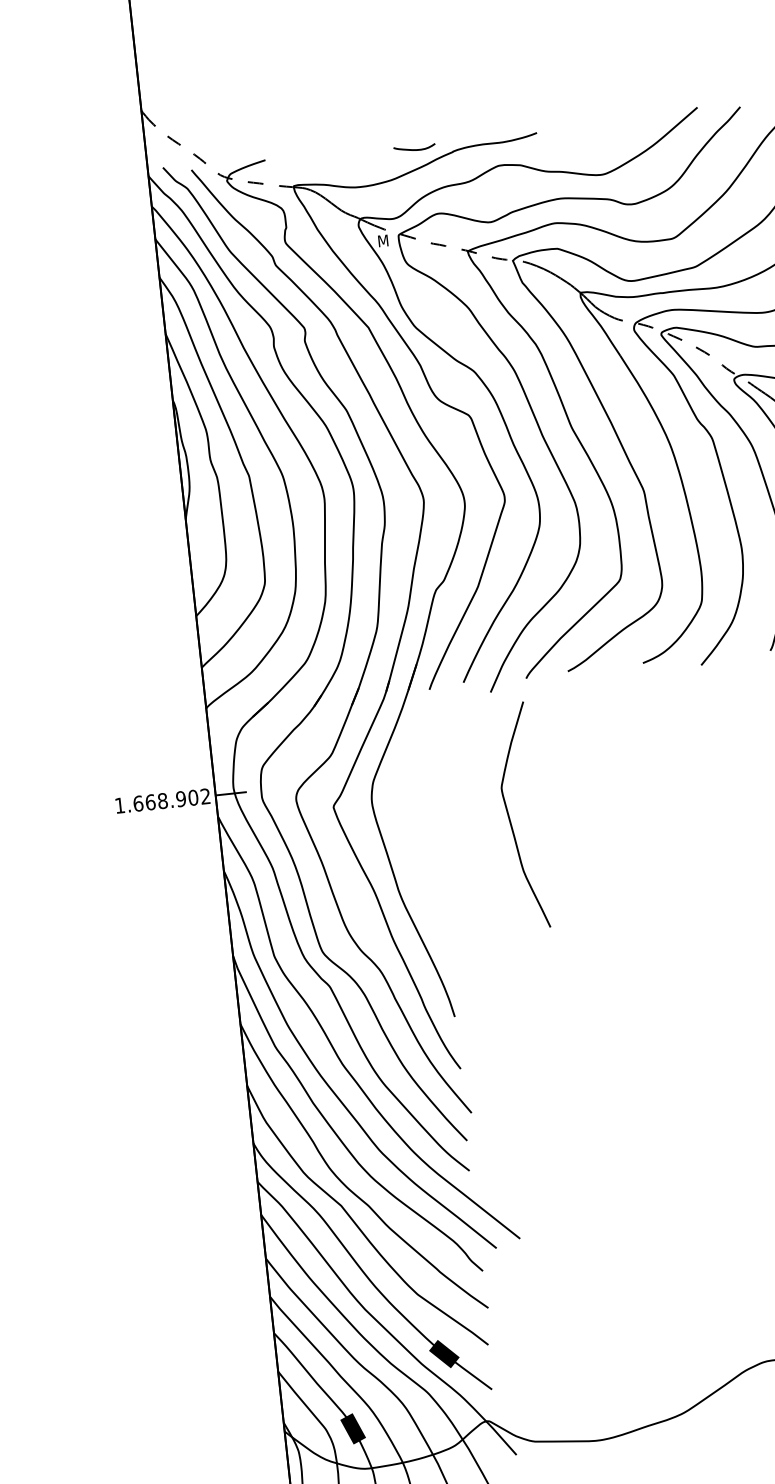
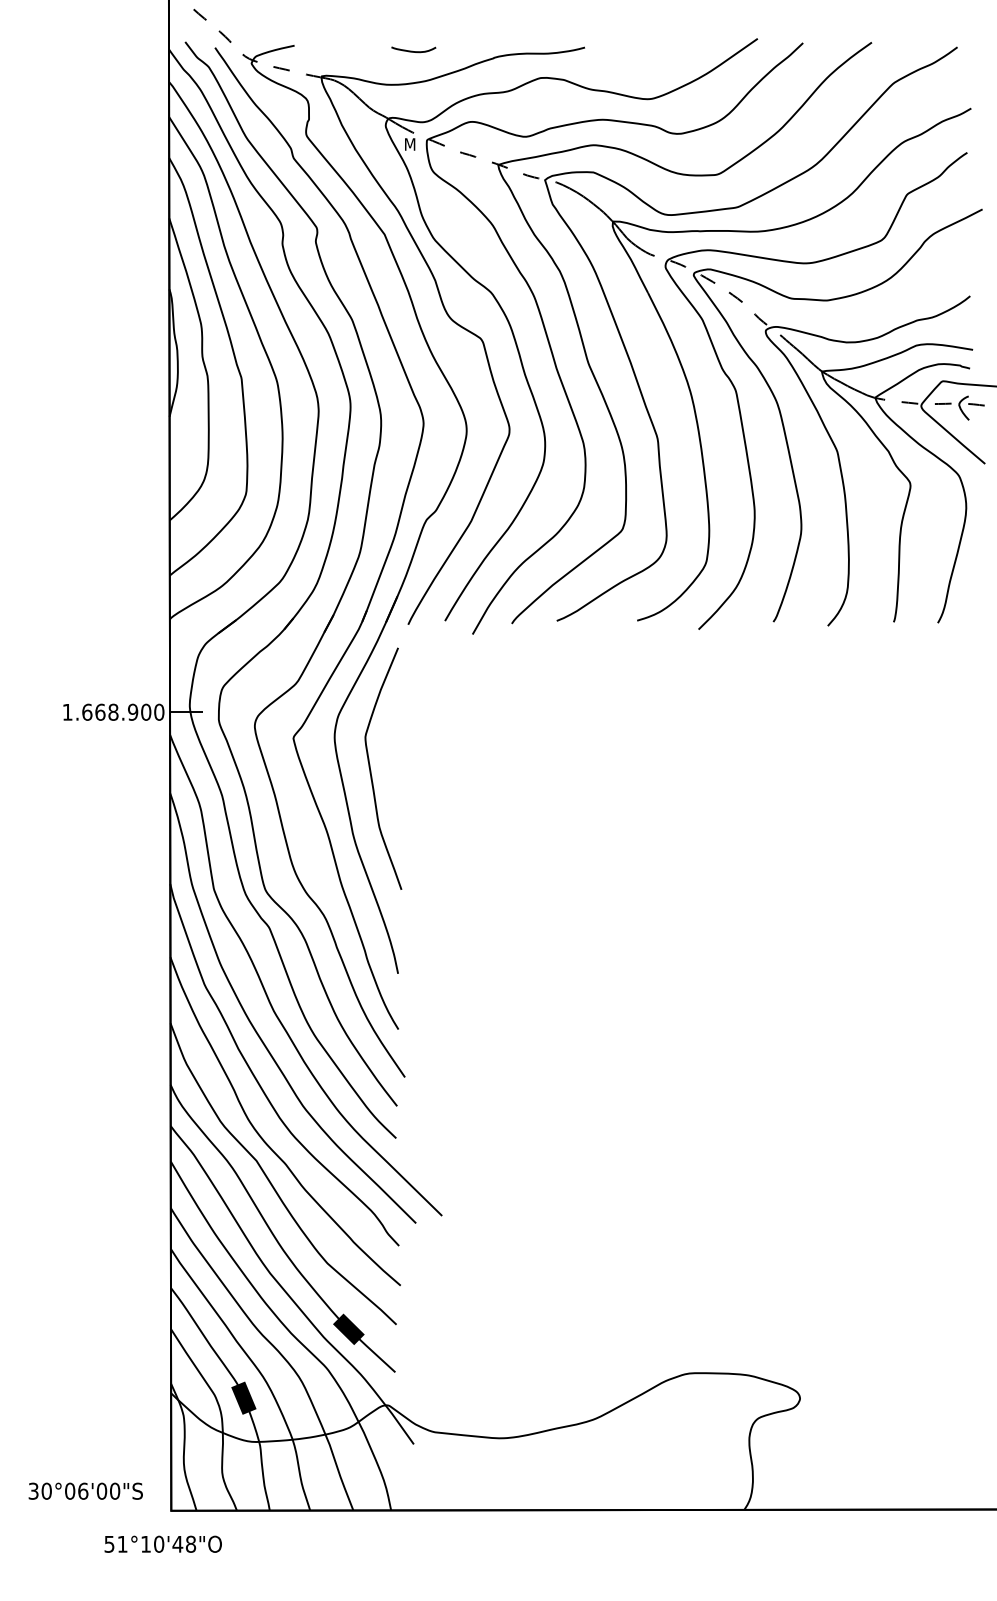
curve: (413, 148) -> (412, 50), moved
text: (205, 795) -> (159, 711), 1.668.902 -> 1.668.900
curve: (510, 818) -> (371, 770), moved

